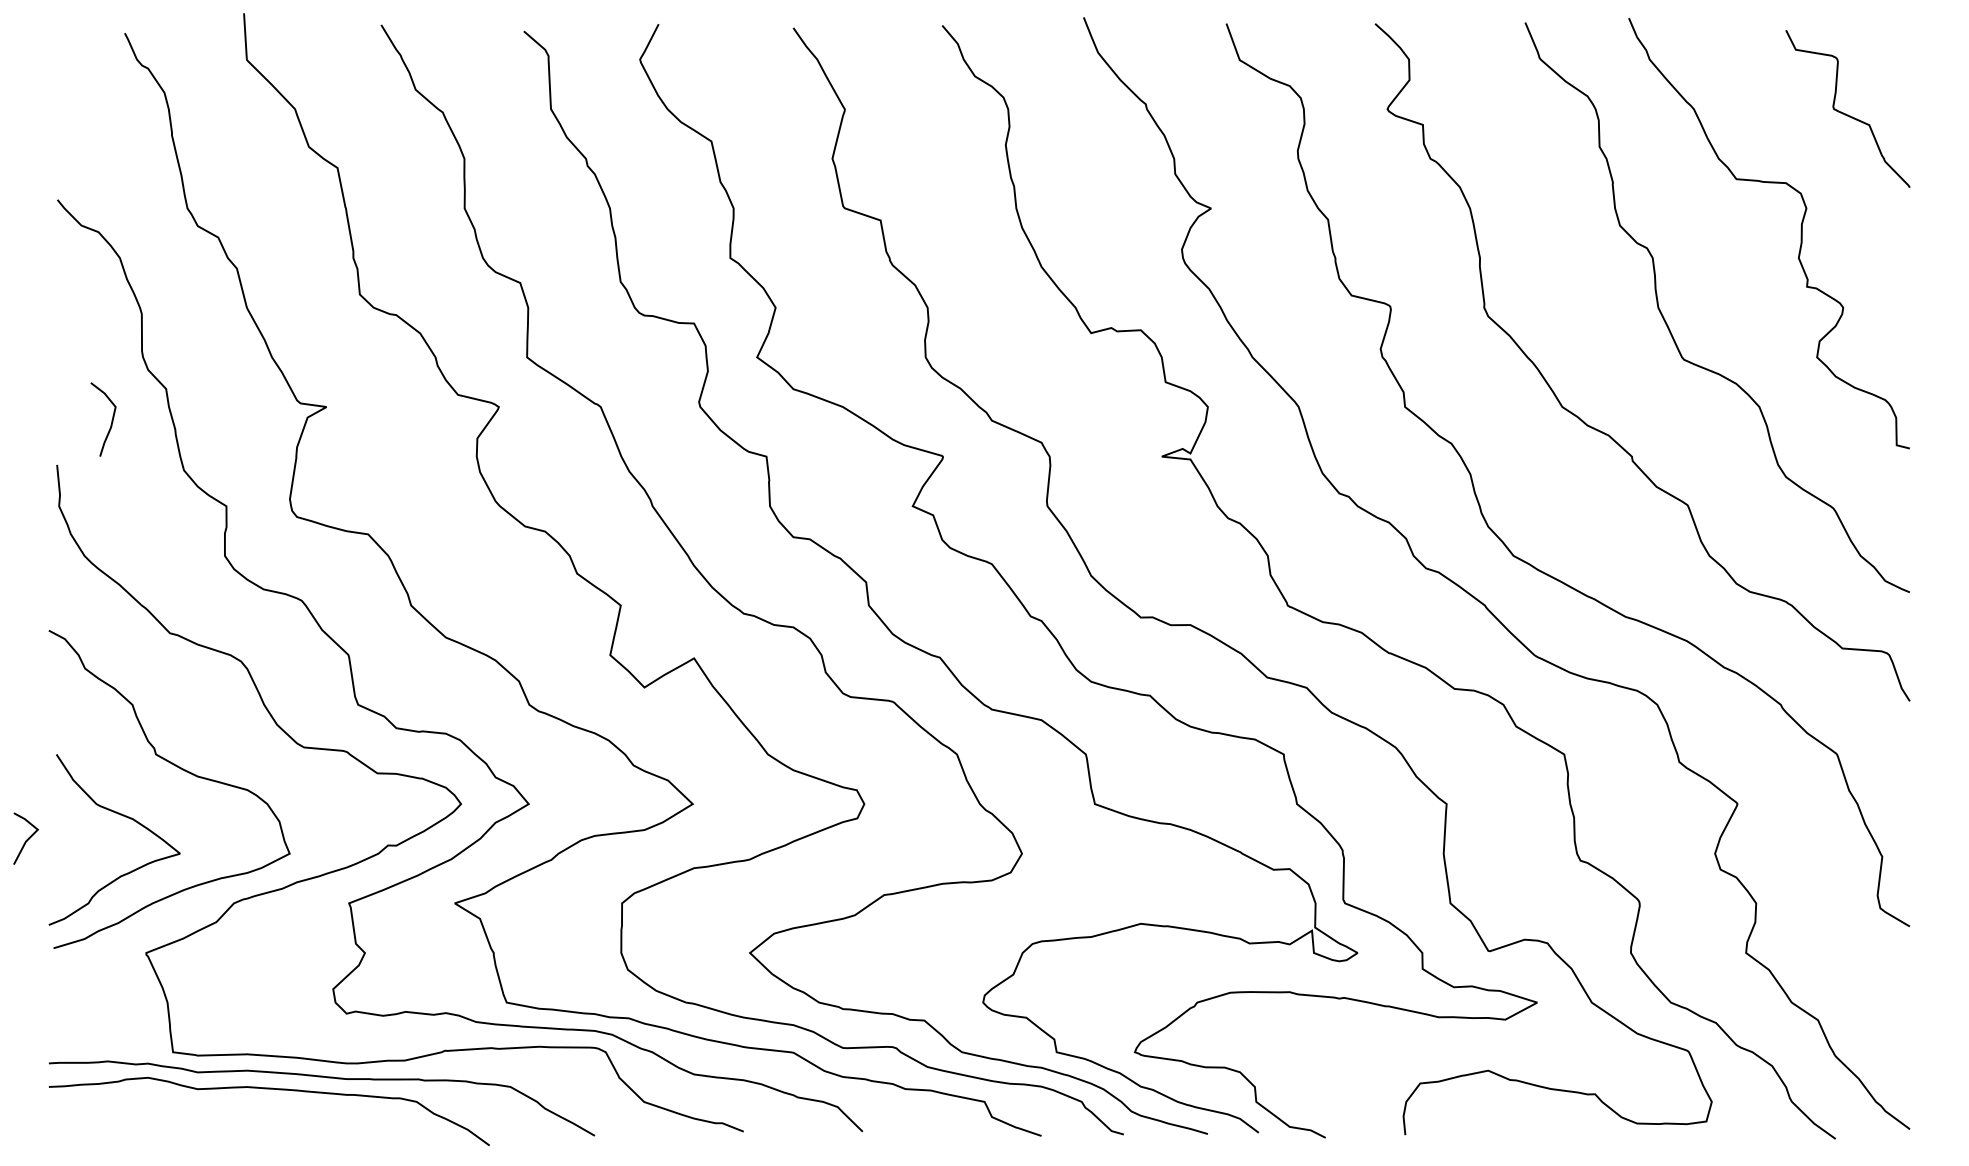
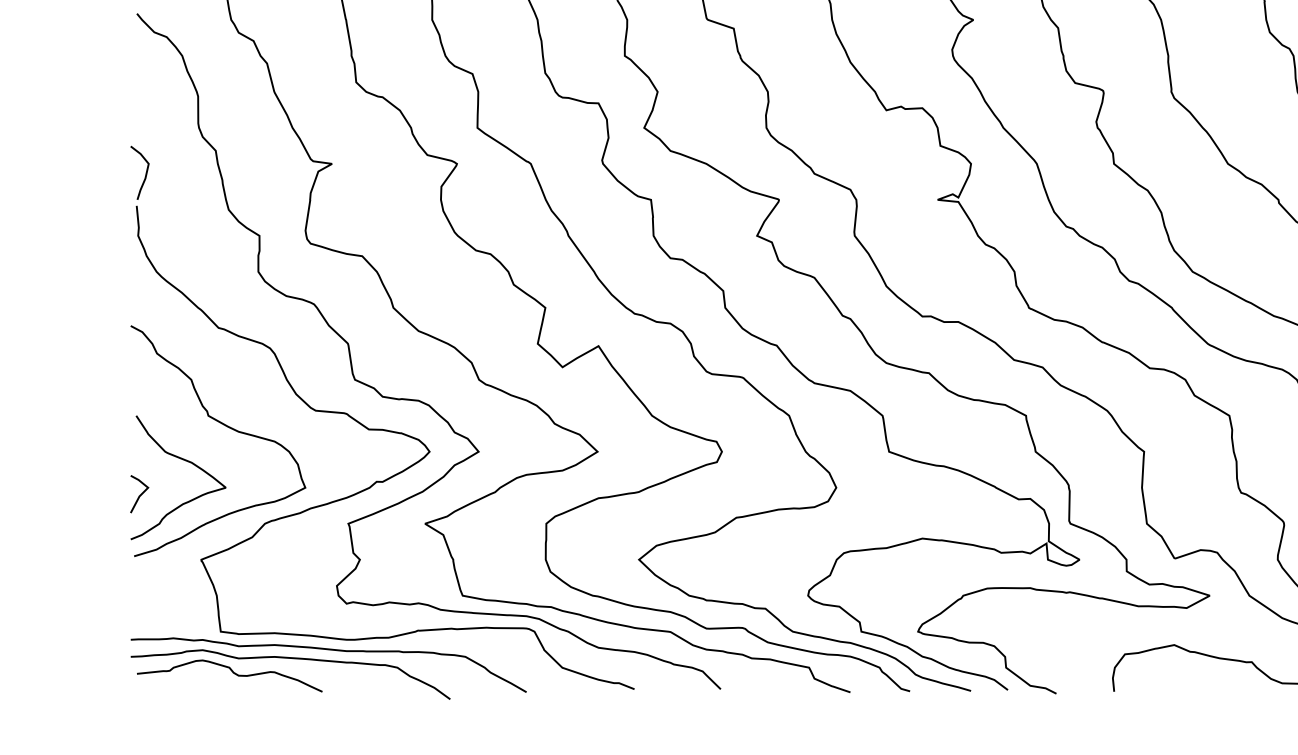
curve: (111, 420) -> (145, 173), moved
line: (26, 839) -> (139, 494), moved
curve: (189, 1108) -> (232, 672), added

